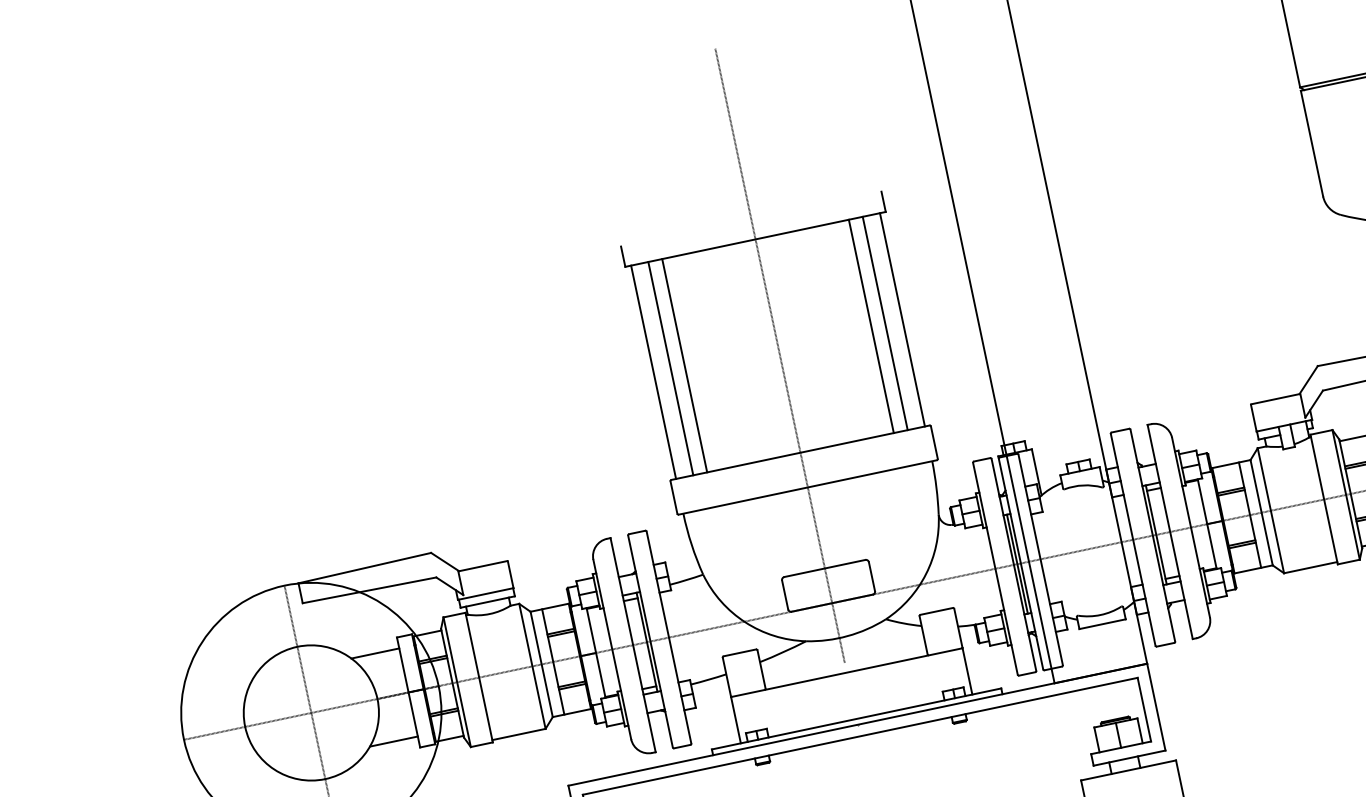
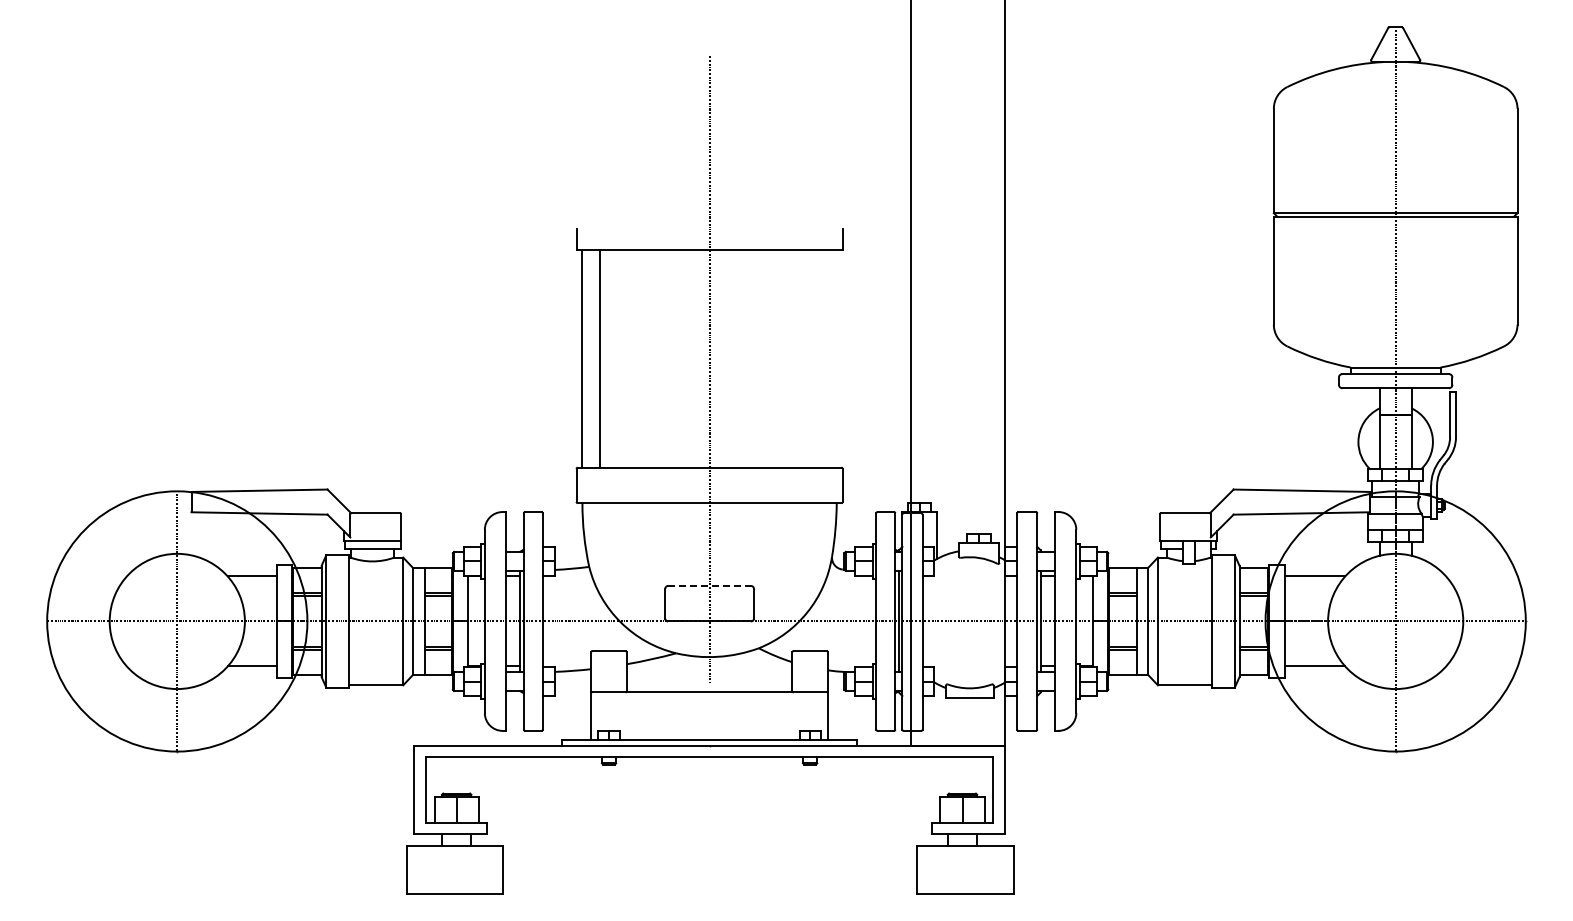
line: (902, 319) -> (836, 358), removed
line: (885, 323) -> (819, 358), removed
line: (870, 326) -> (804, 358), removed
line: (684, 365) -> (614, 358), removed
line: (825, 567) -> (710, 585), solid -> dashed

